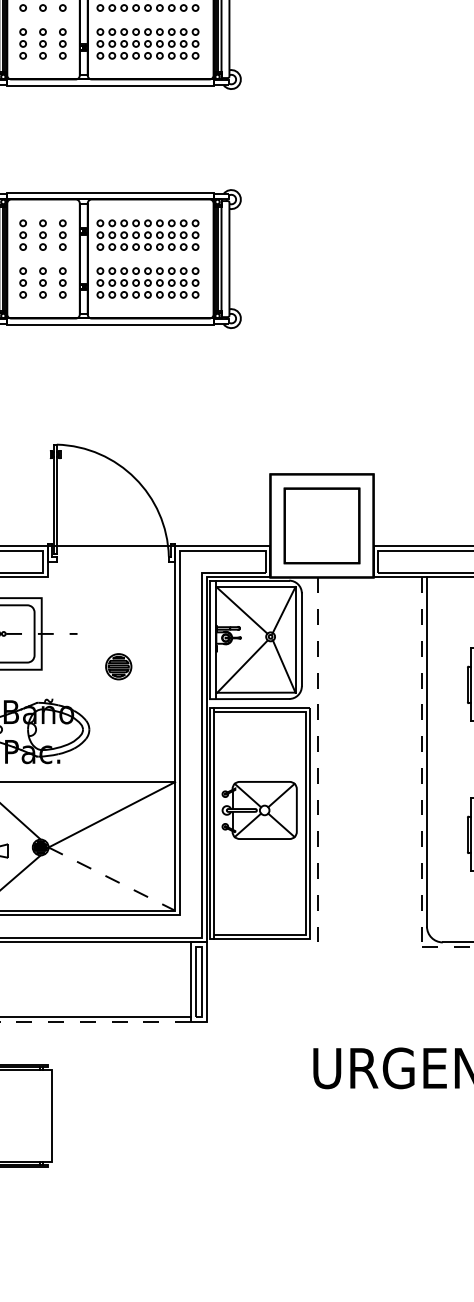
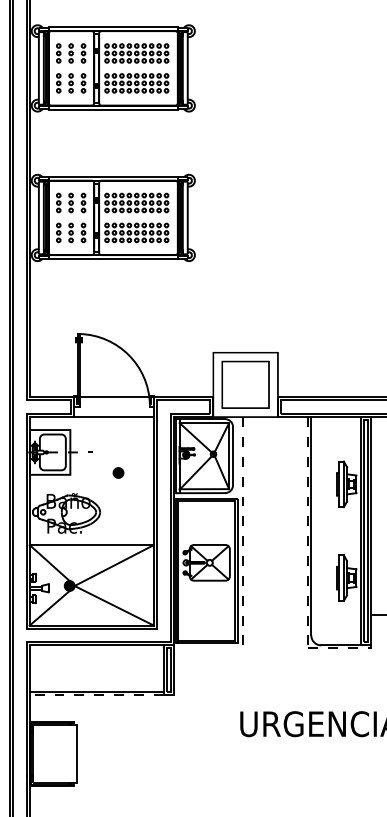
line: (110, 578) -> (113, 417), added
part: (118, 666) -> (118, 472), size x0.62
line: (112, 880) -> (114, 606), dashed -> solid

